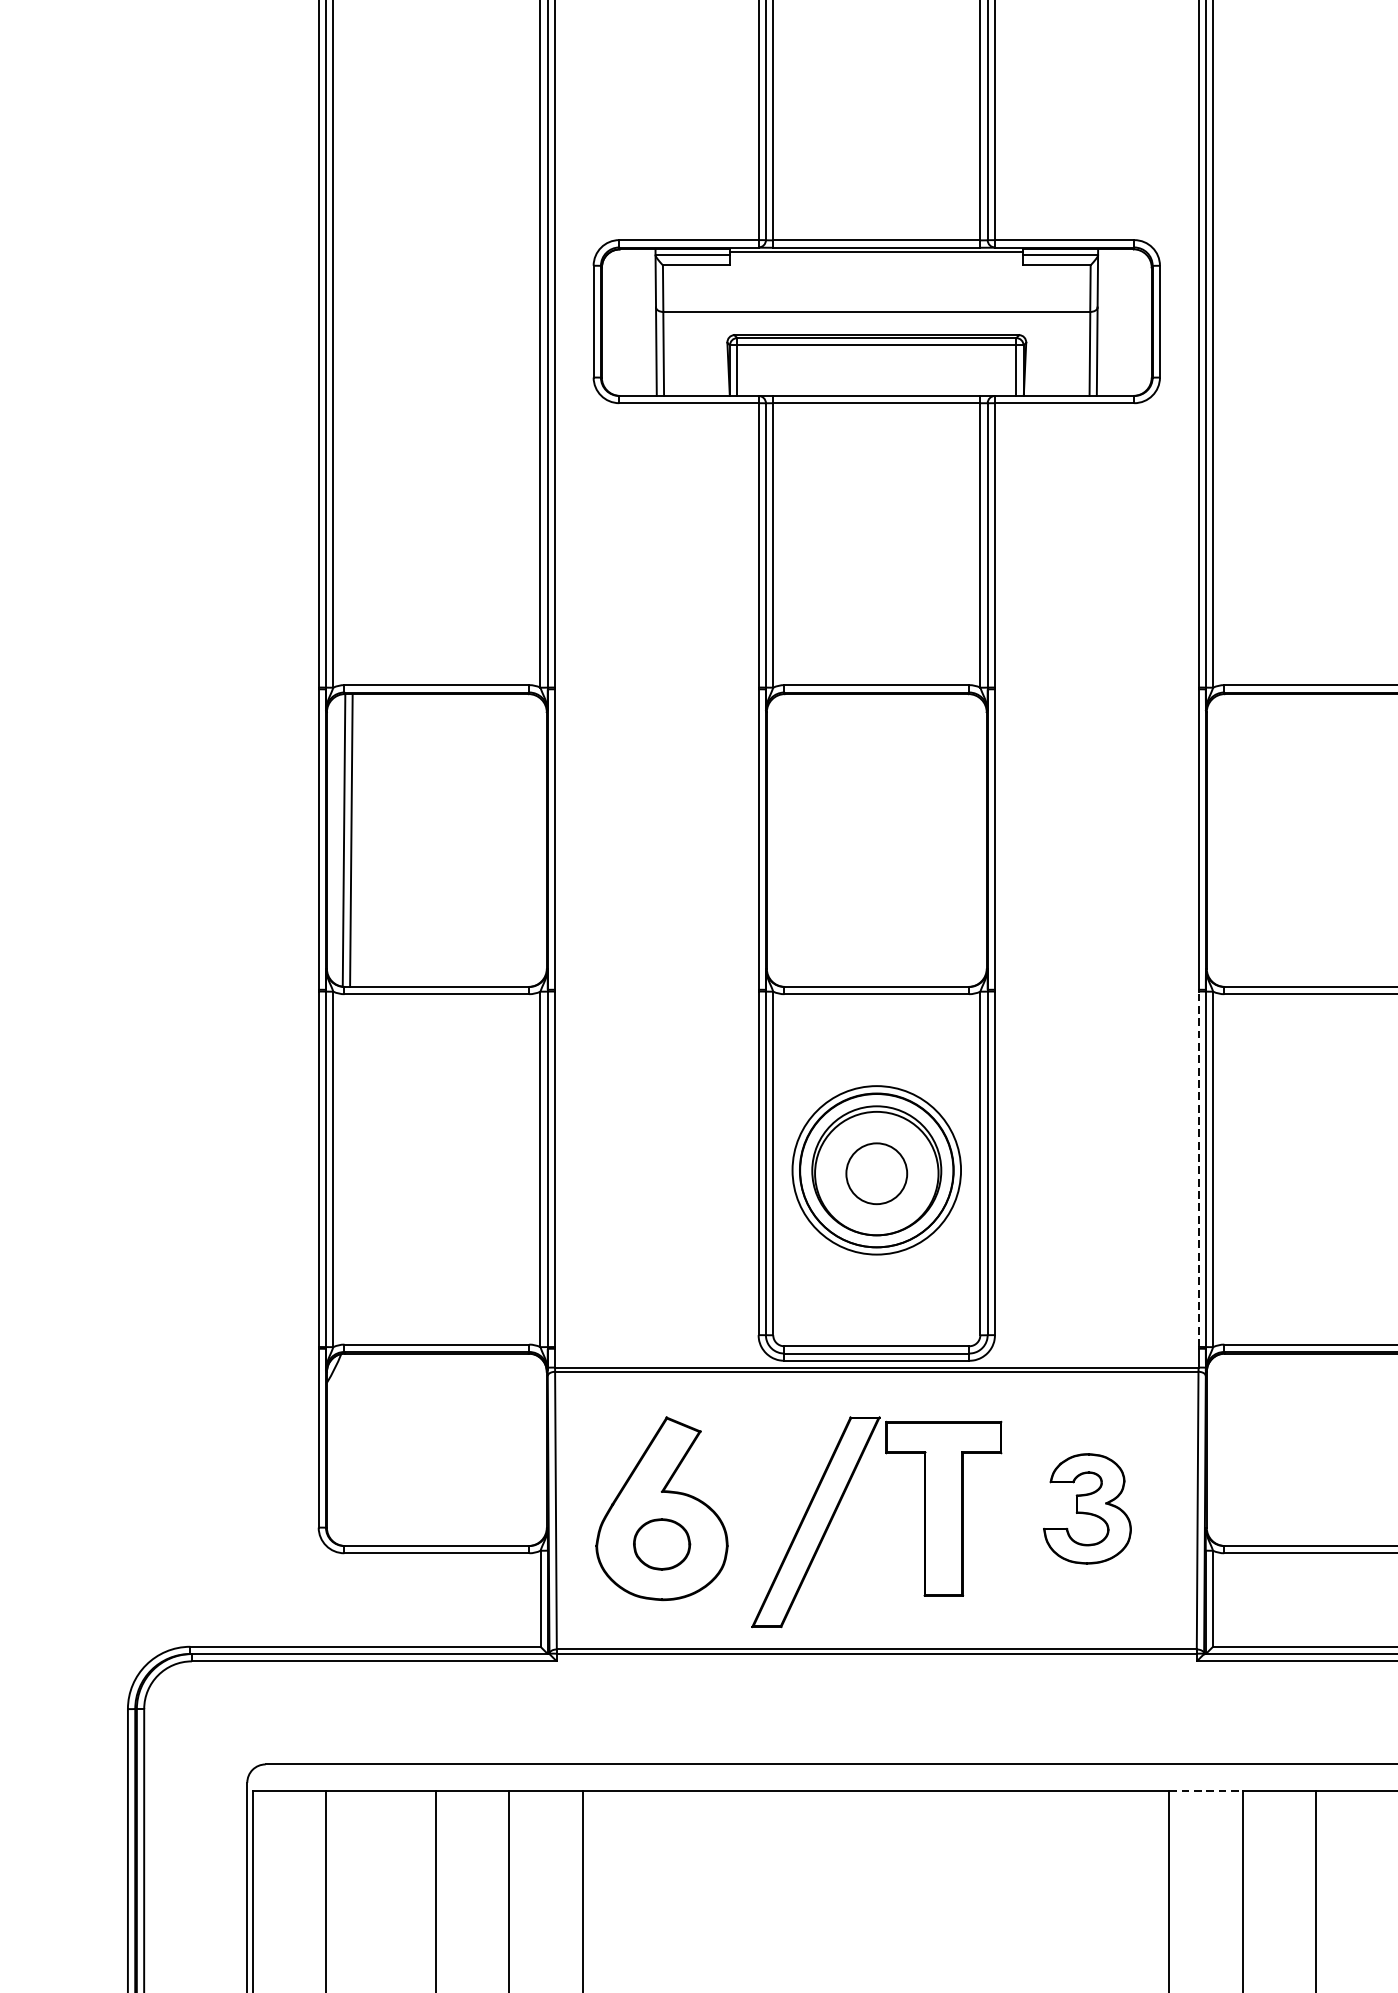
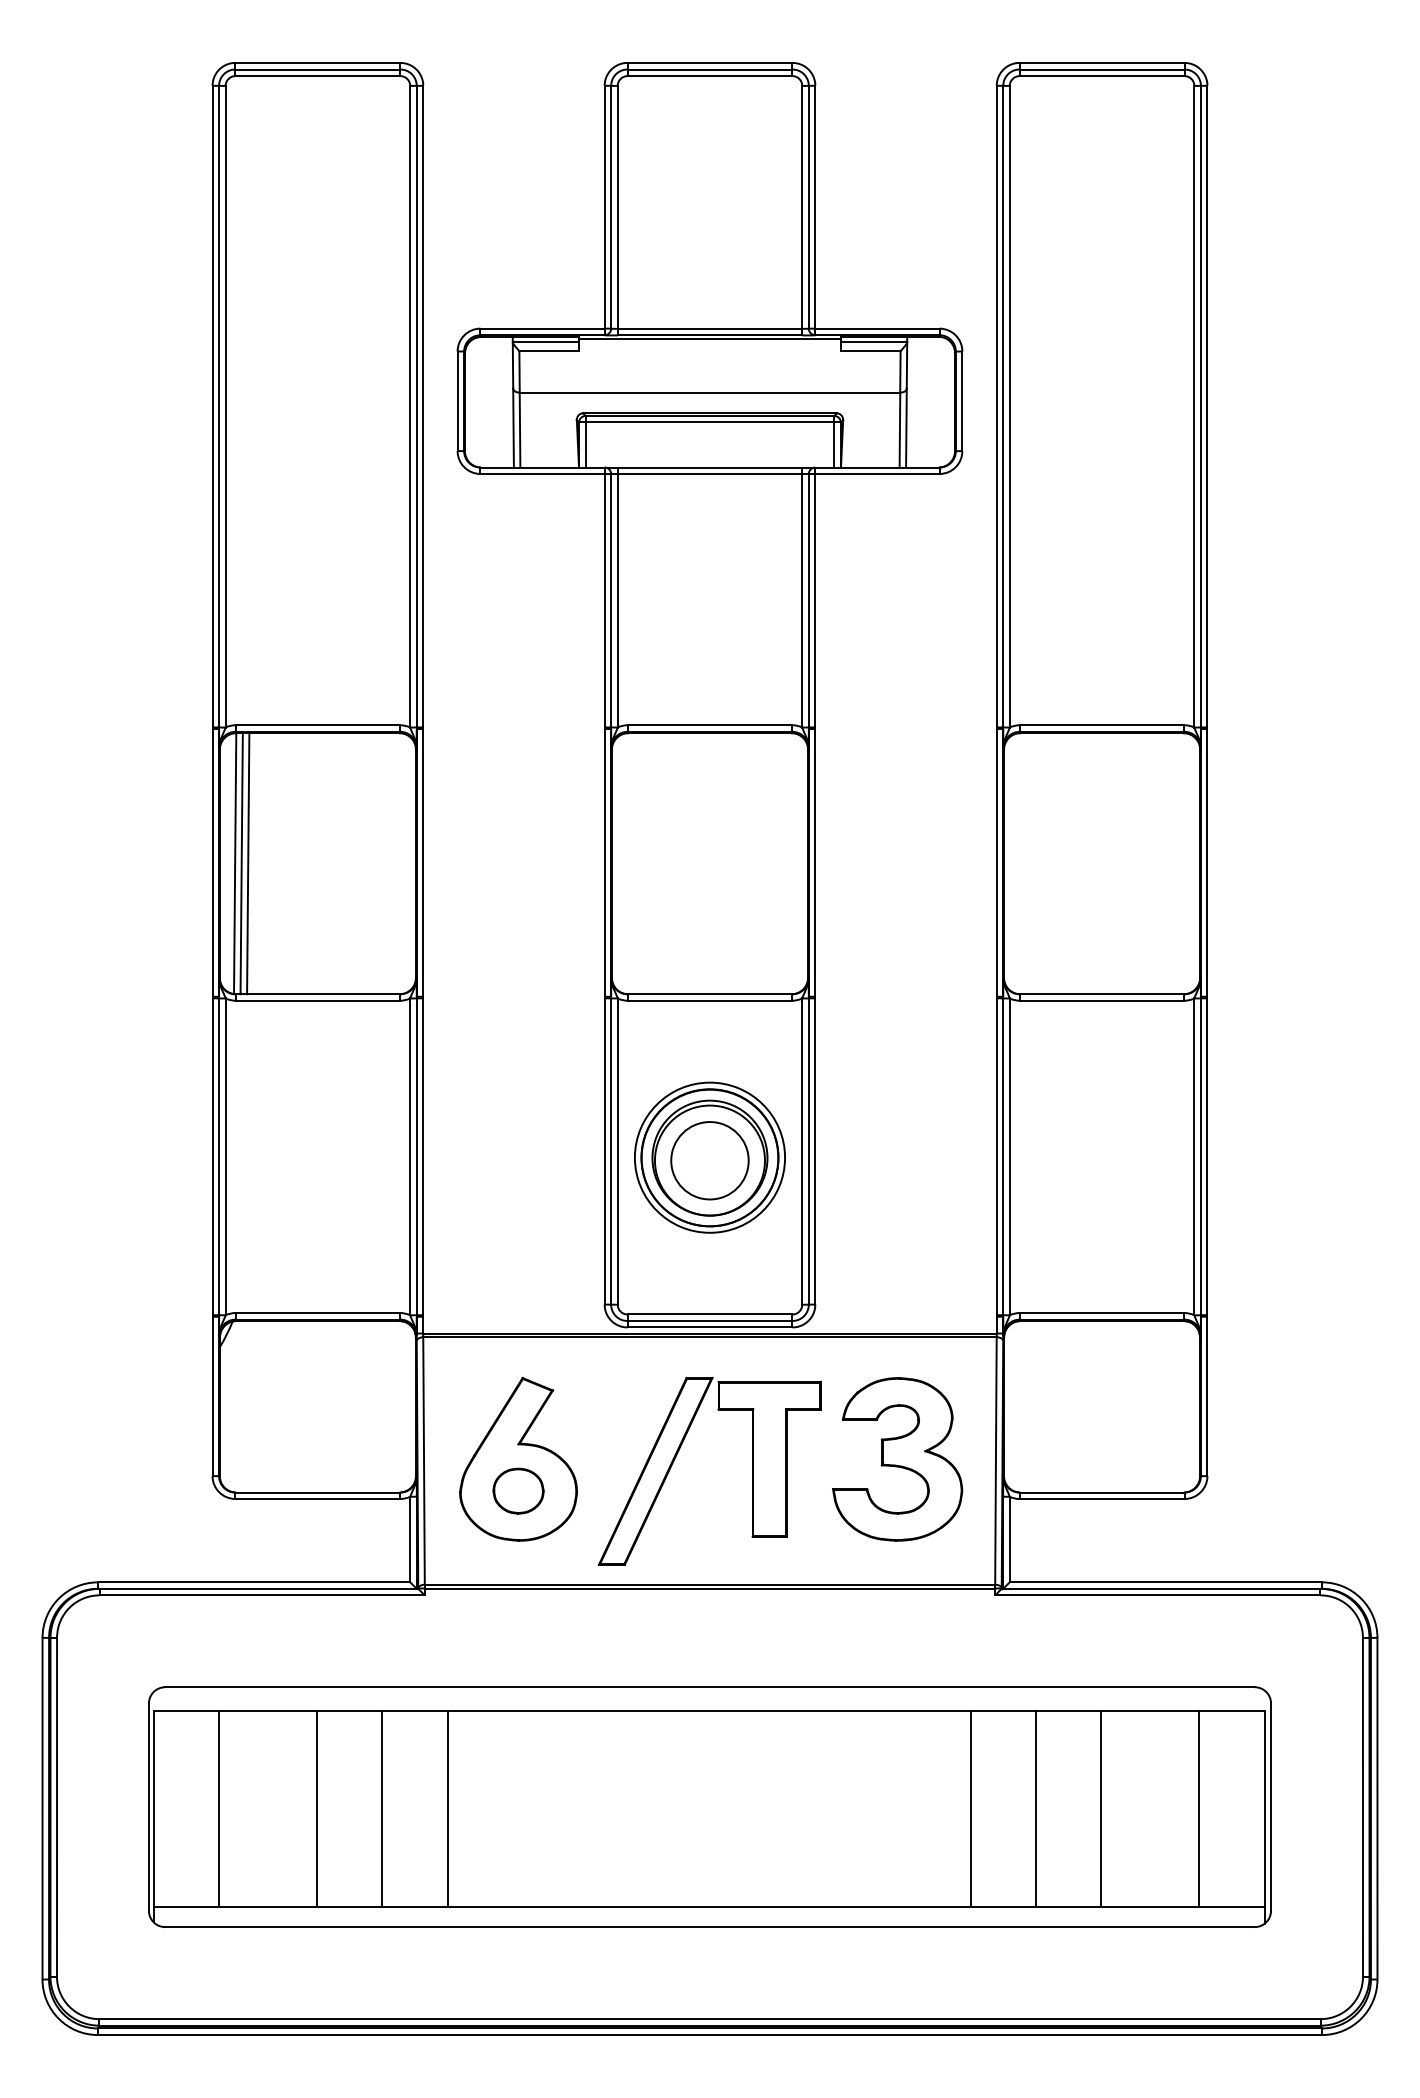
line: (359, 840) -> (248, 863), added
line: (1198, 1168) -> (996, 1156), dashed -> solid
circle: (876, 1173) -> (709, 1160), size x1.43
part: (1087, 1508) -> (897, 1459), size x1.67
line: (1206, 1790) -> (1003, 1710), dashed -> solid

